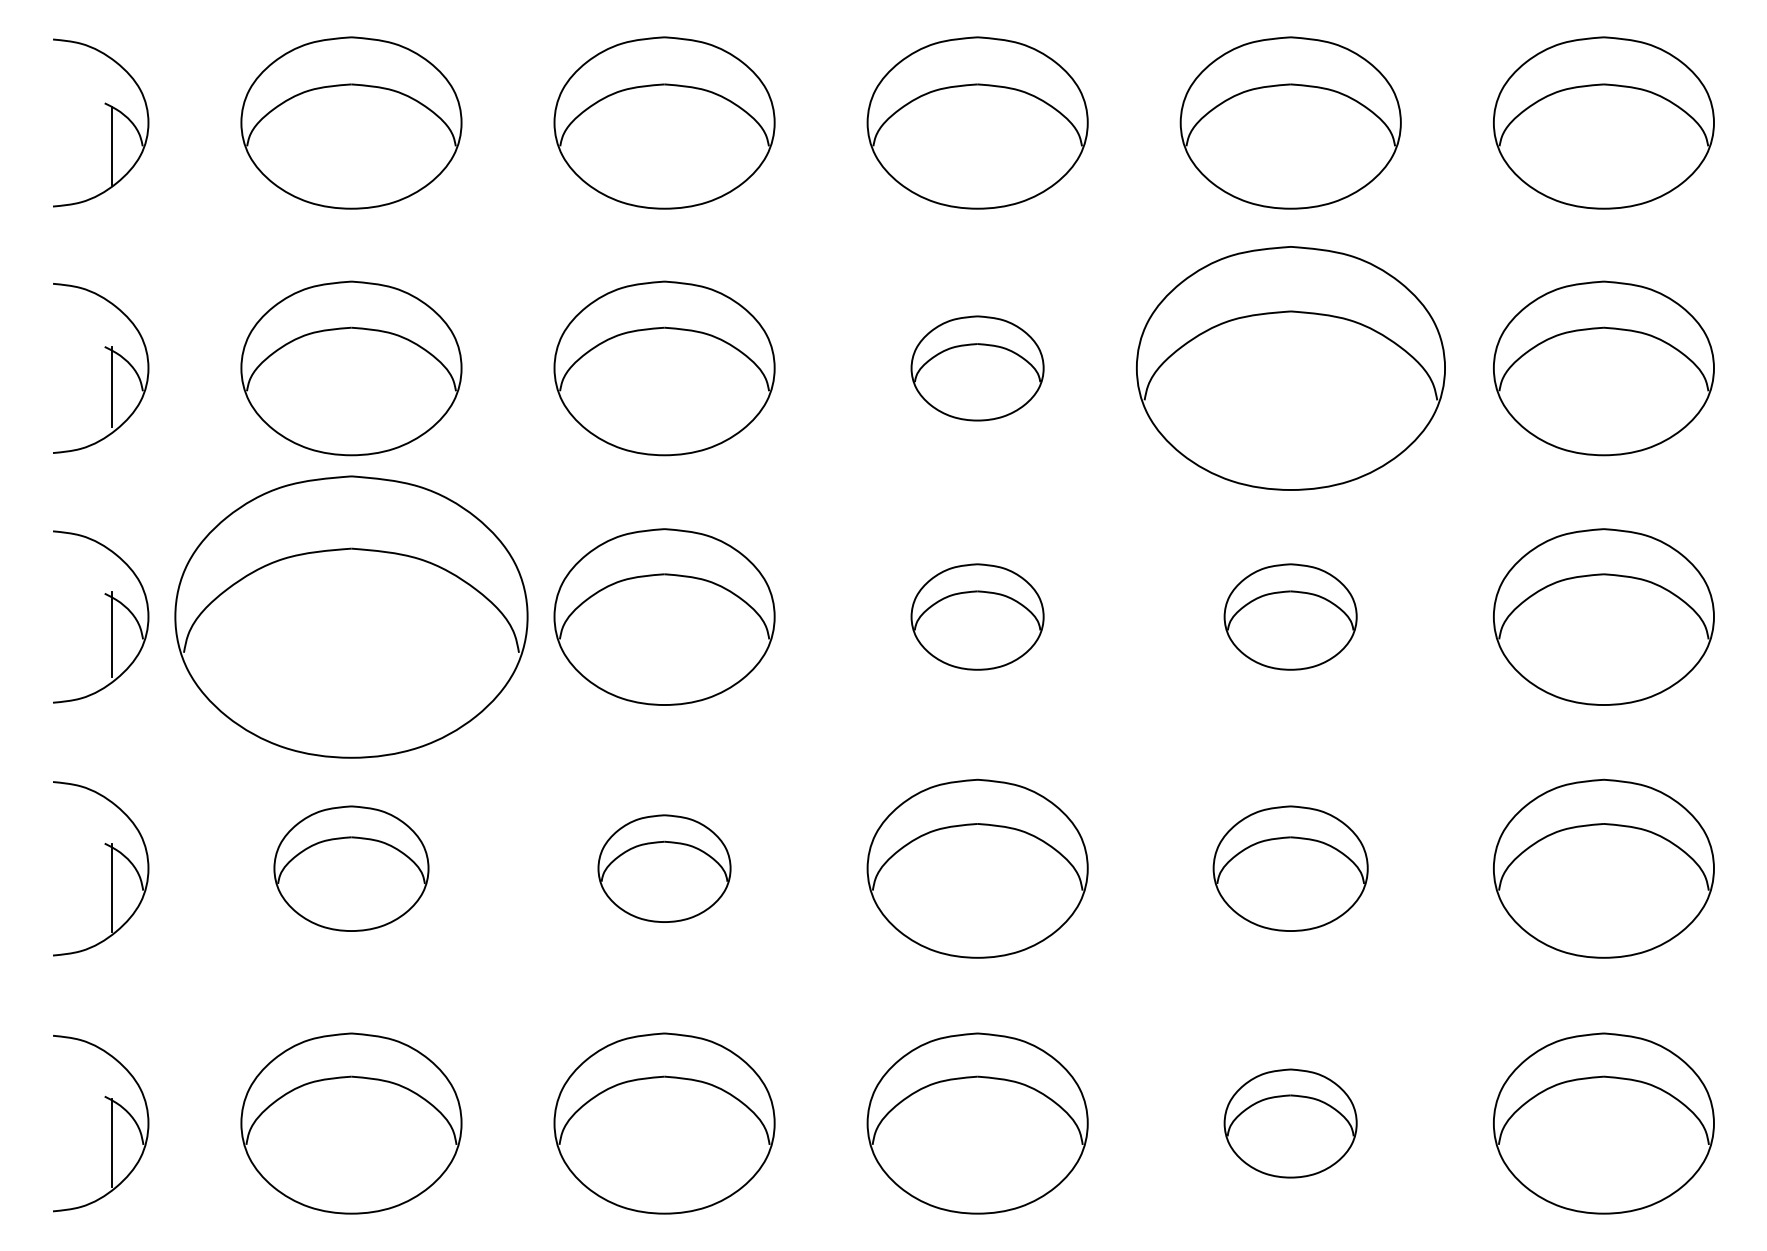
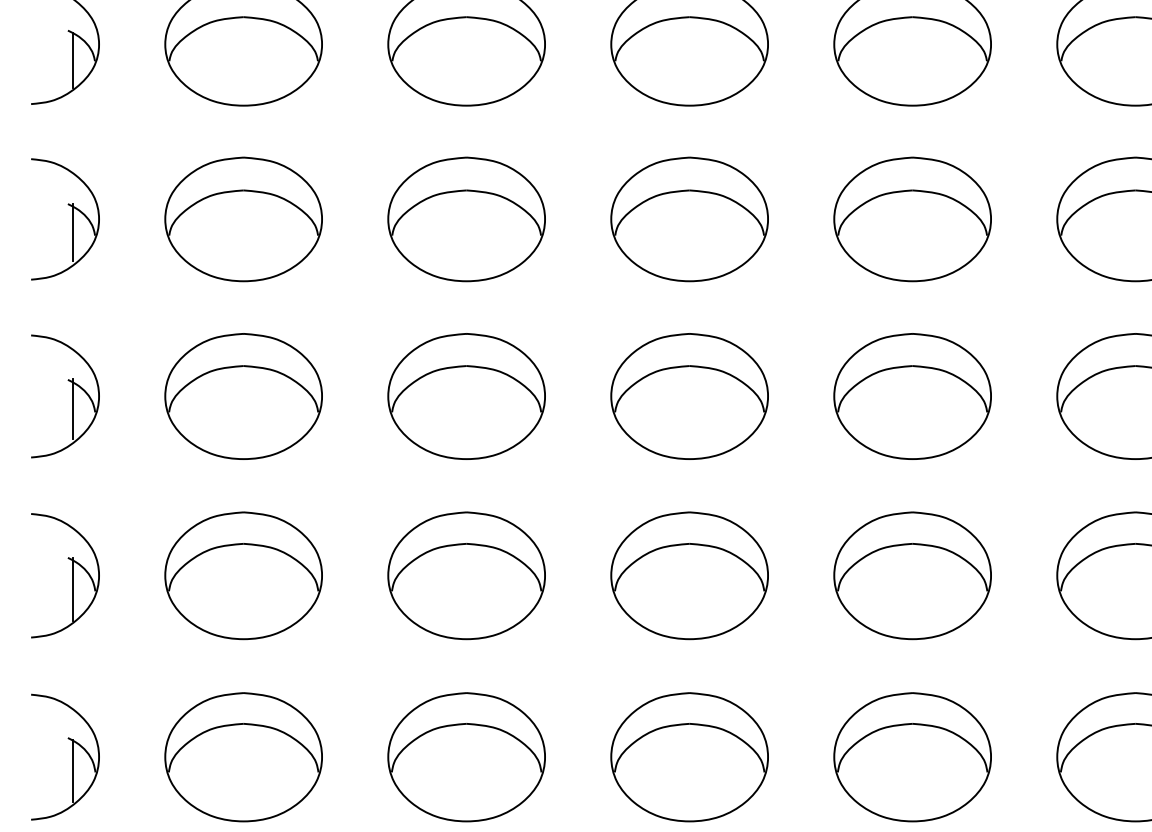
part: (977, 368) -> (689, 219), size x1.67
part: (1290, 368) -> (912, 219), size x0.71
part: (351, 616) -> (243, 396), size x0.62
part: (977, 616) -> (689, 396), size x1.67
part: (1290, 616) -> (912, 396), size x1.67
part: (351, 868) -> (243, 575), size x1.43
part: (664, 868) -> (466, 575), size x1.67
part: (1290, 868) -> (912, 575), size x1.43
part: (1290, 1123) -> (912, 757), size x1.67

